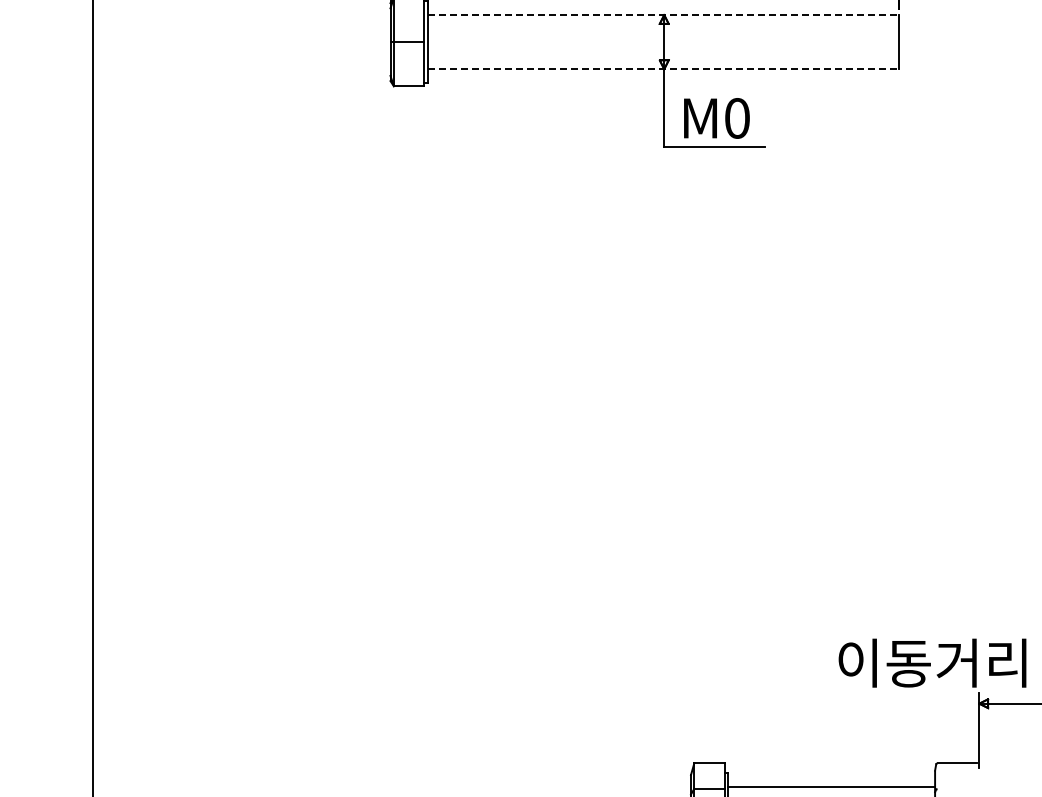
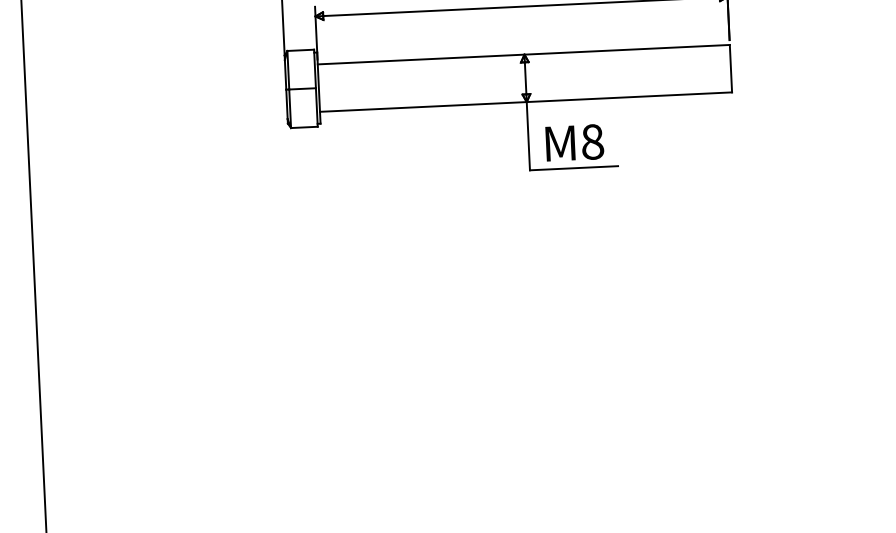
line: (663, 15) -> (523, 55), dashed -> solid
line: (663, 69) -> (526, 102), dashed -> solid
text: (737, 118) -> (592, 142), M0 -> M8

